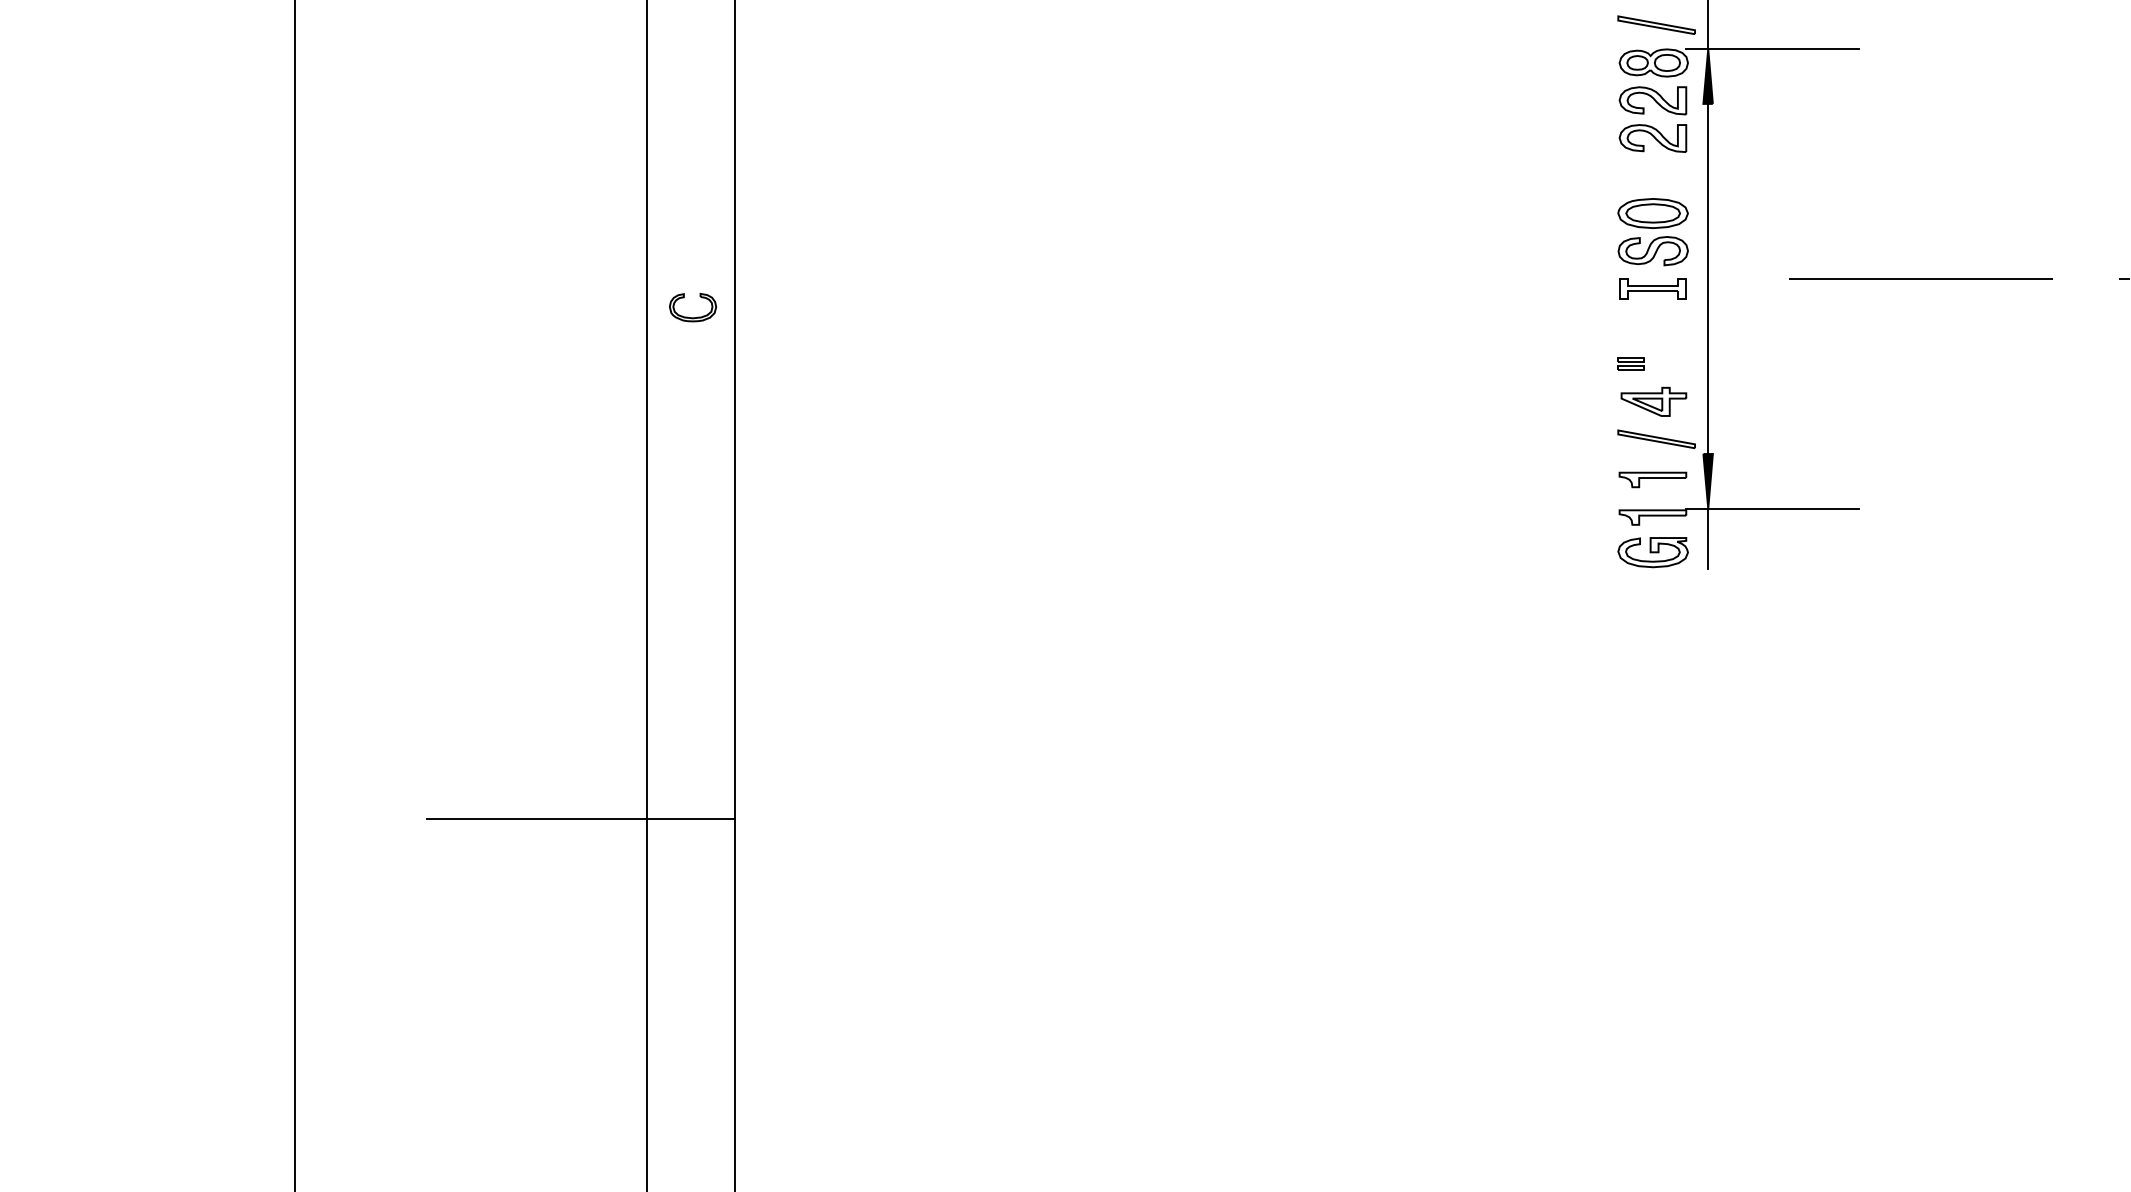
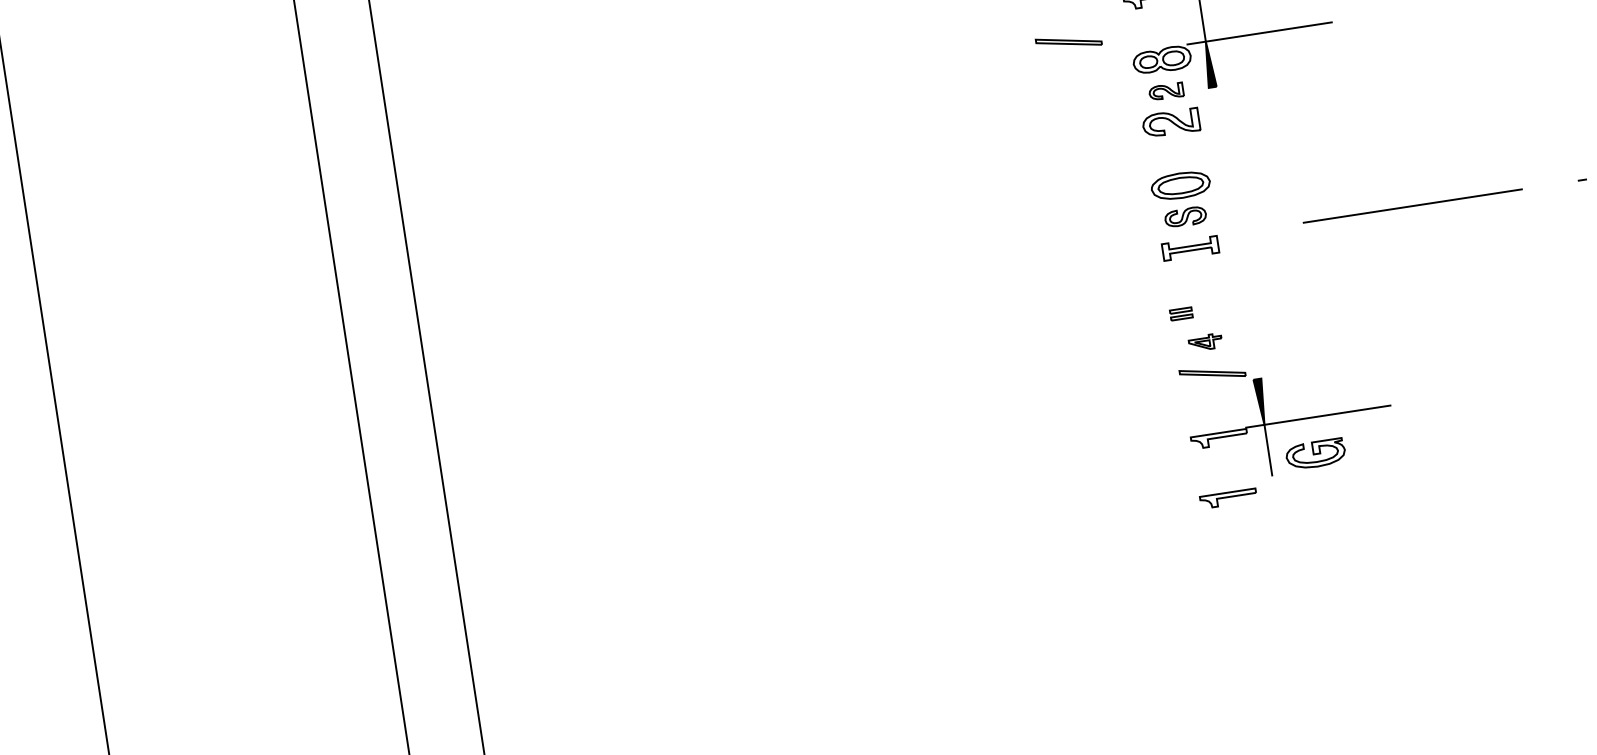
part: (1656, 24) -> (1068, 41), moved
part: (1652, 100) -> (1165, 91), size x0.6
part: (1652, 251) -> (1185, 217), size x0.7
line: (1708, 278) -> (1235, 232), removed
part: (693, 317) -> (394, 394), removed
part: (1653, 401) -> (1205, 342), size x0.6
part: (1652, 479) -> (1228, 498), moved
part: (1652, 552) -> (1315, 454), moved

